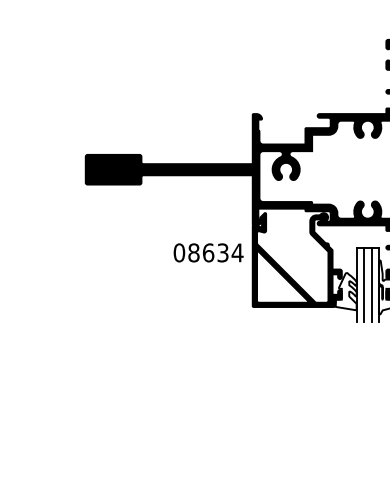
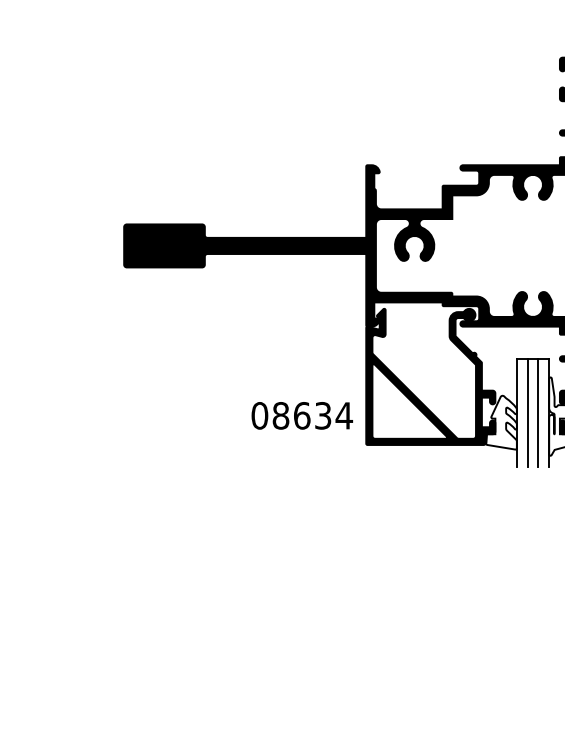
text: (208, 252) -> (302, 415), moved

